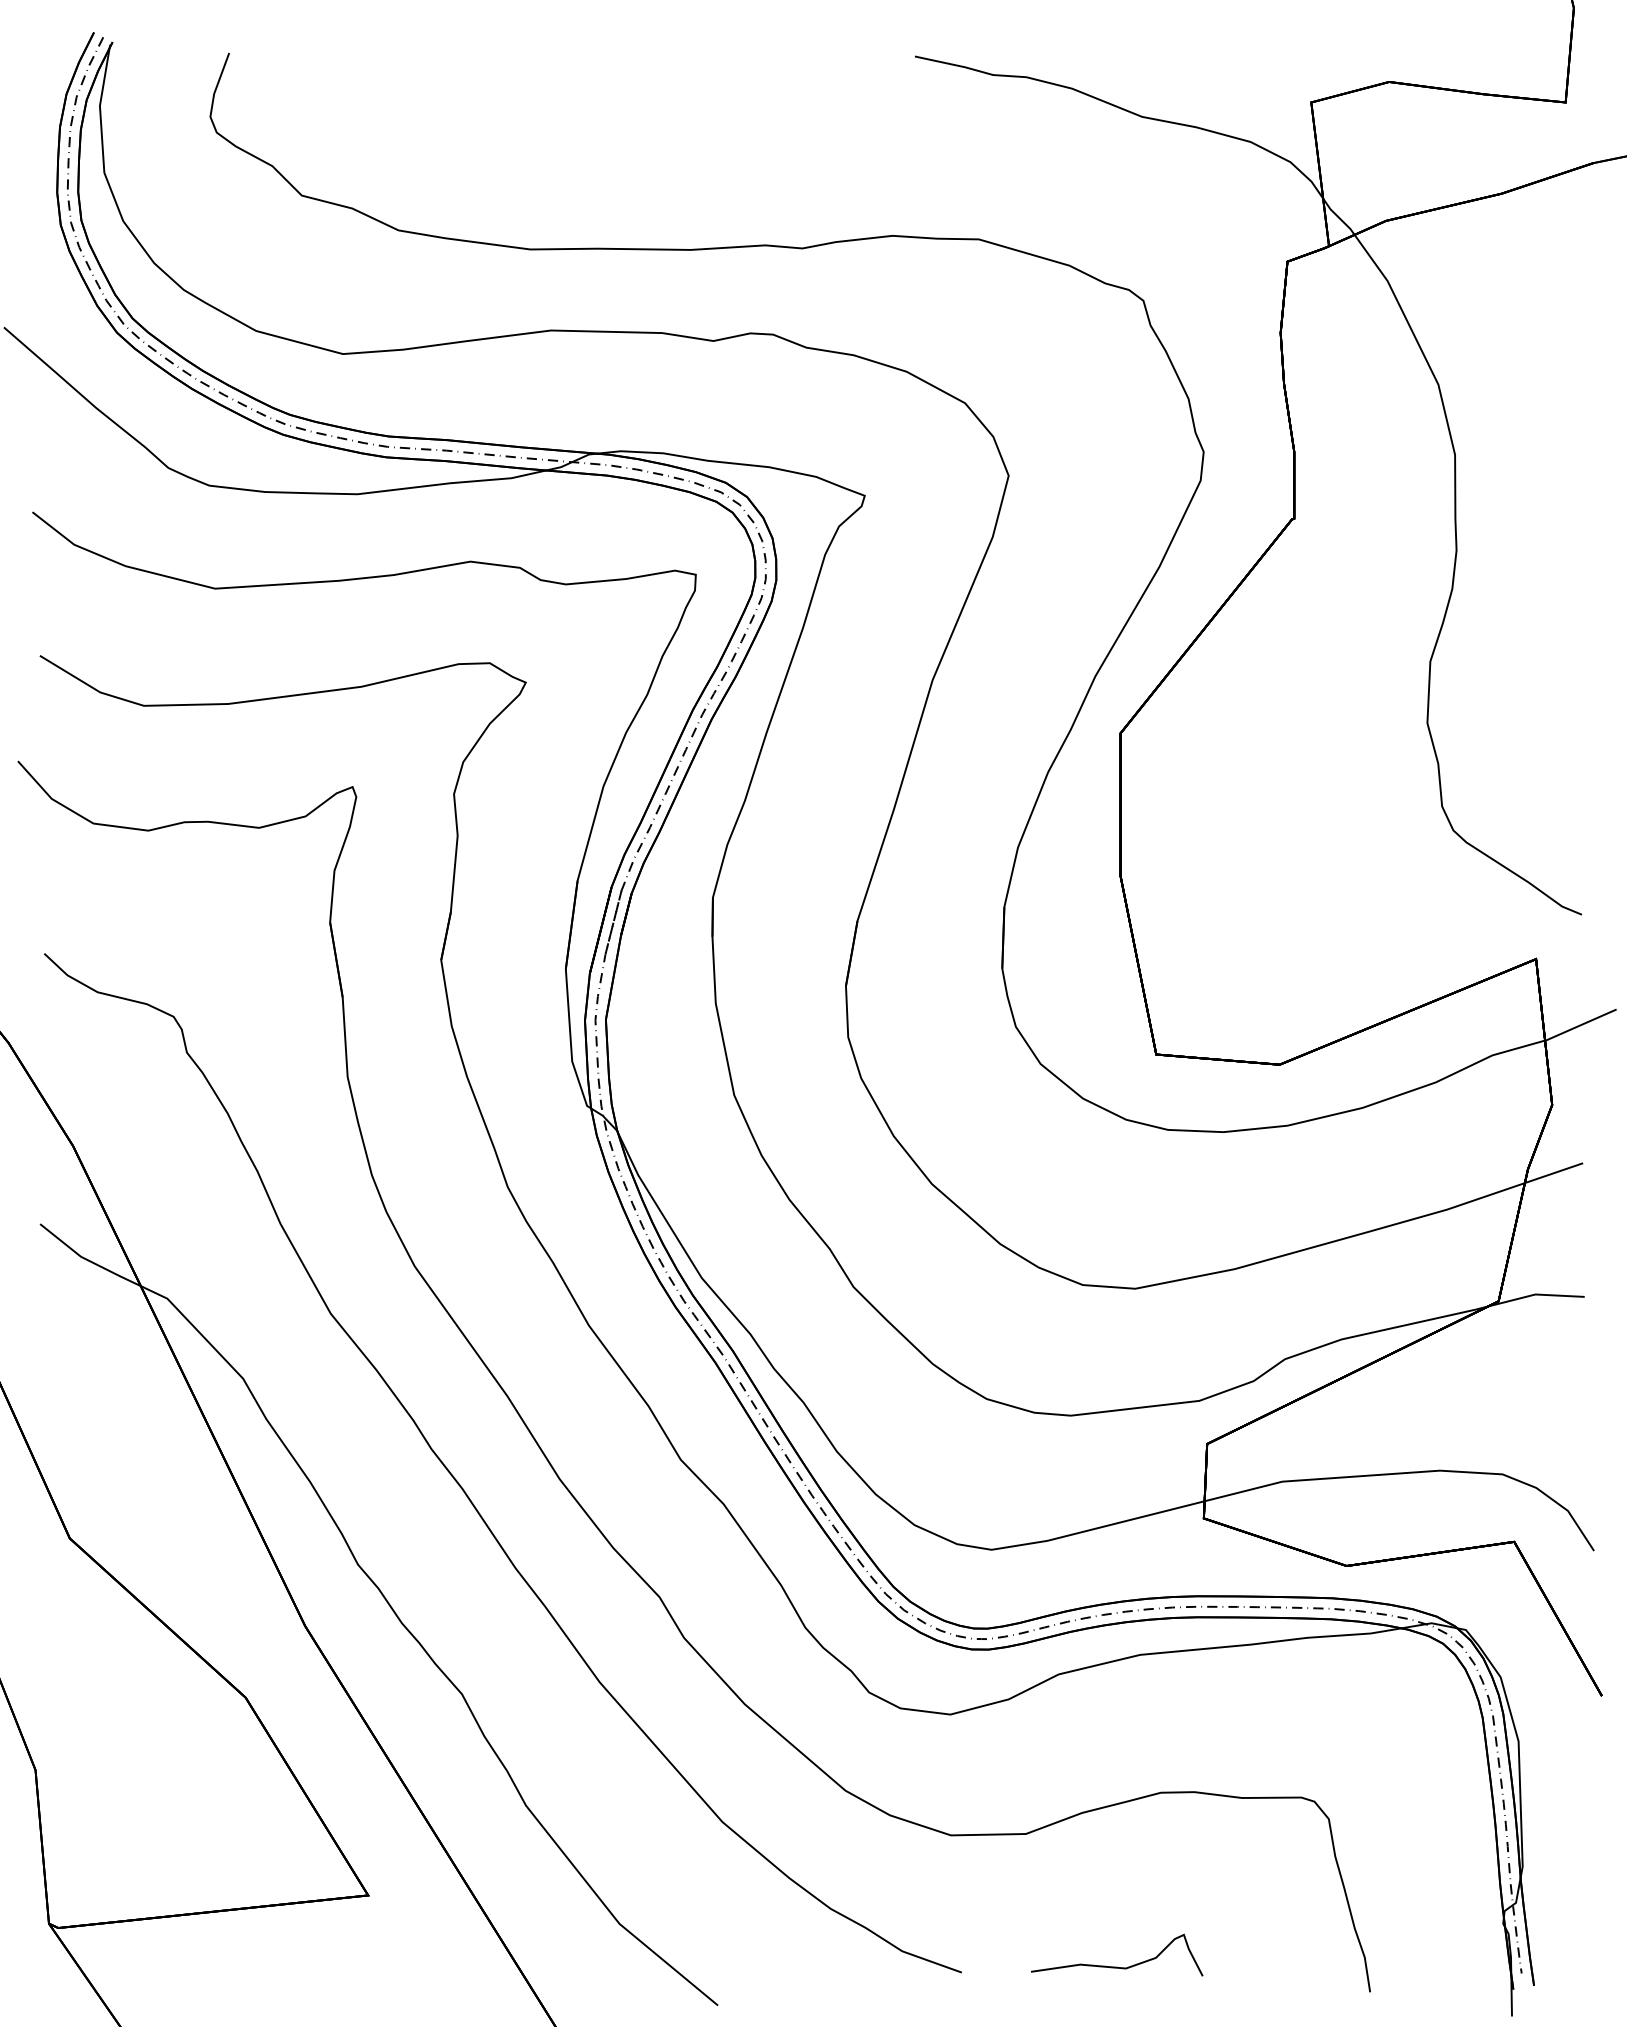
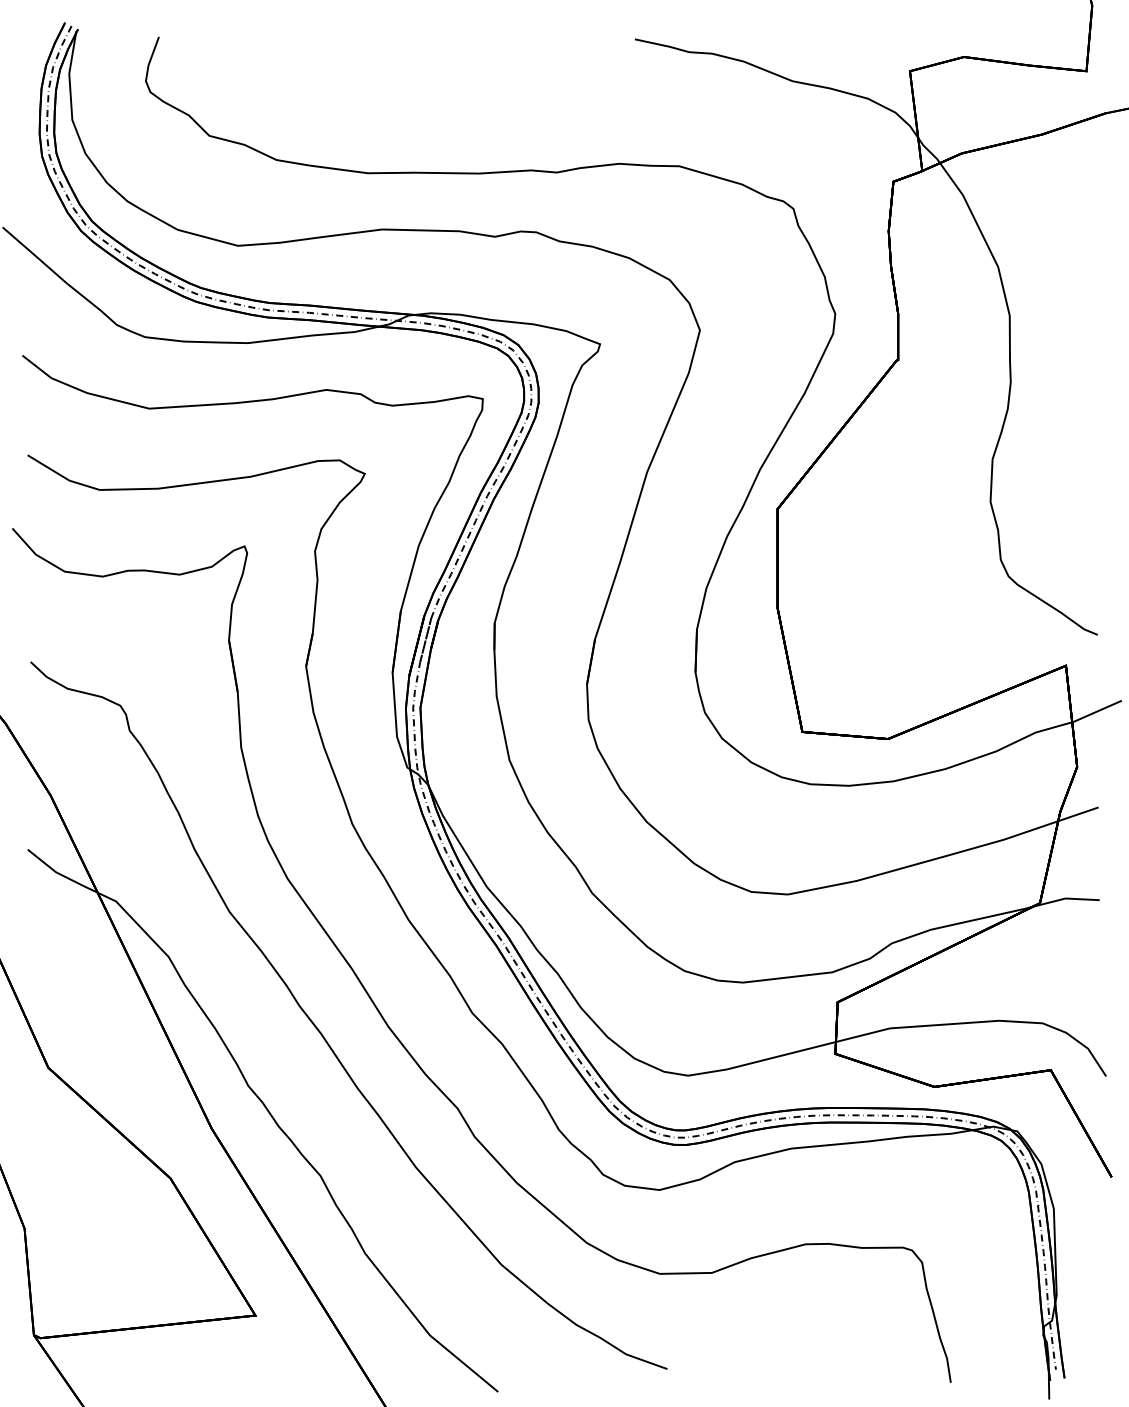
curve: (1117, 1965) -> (775, 1364), removed

